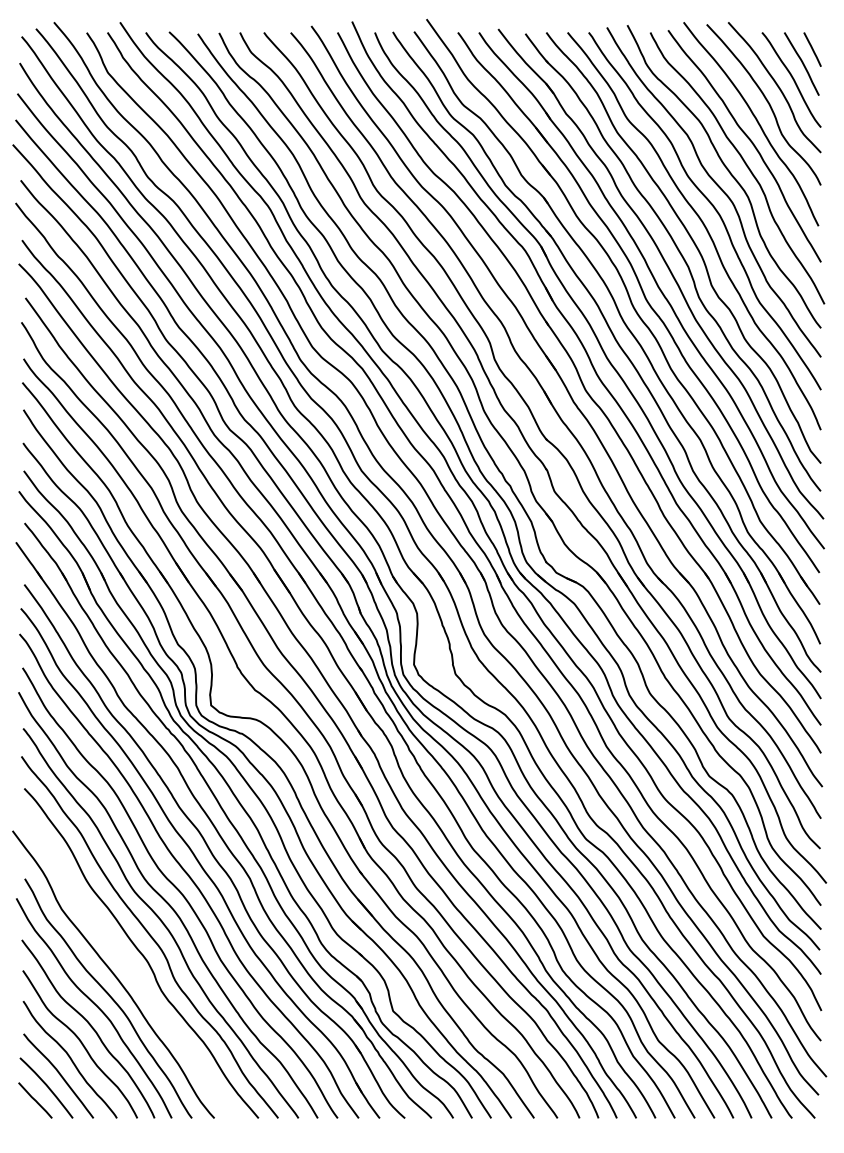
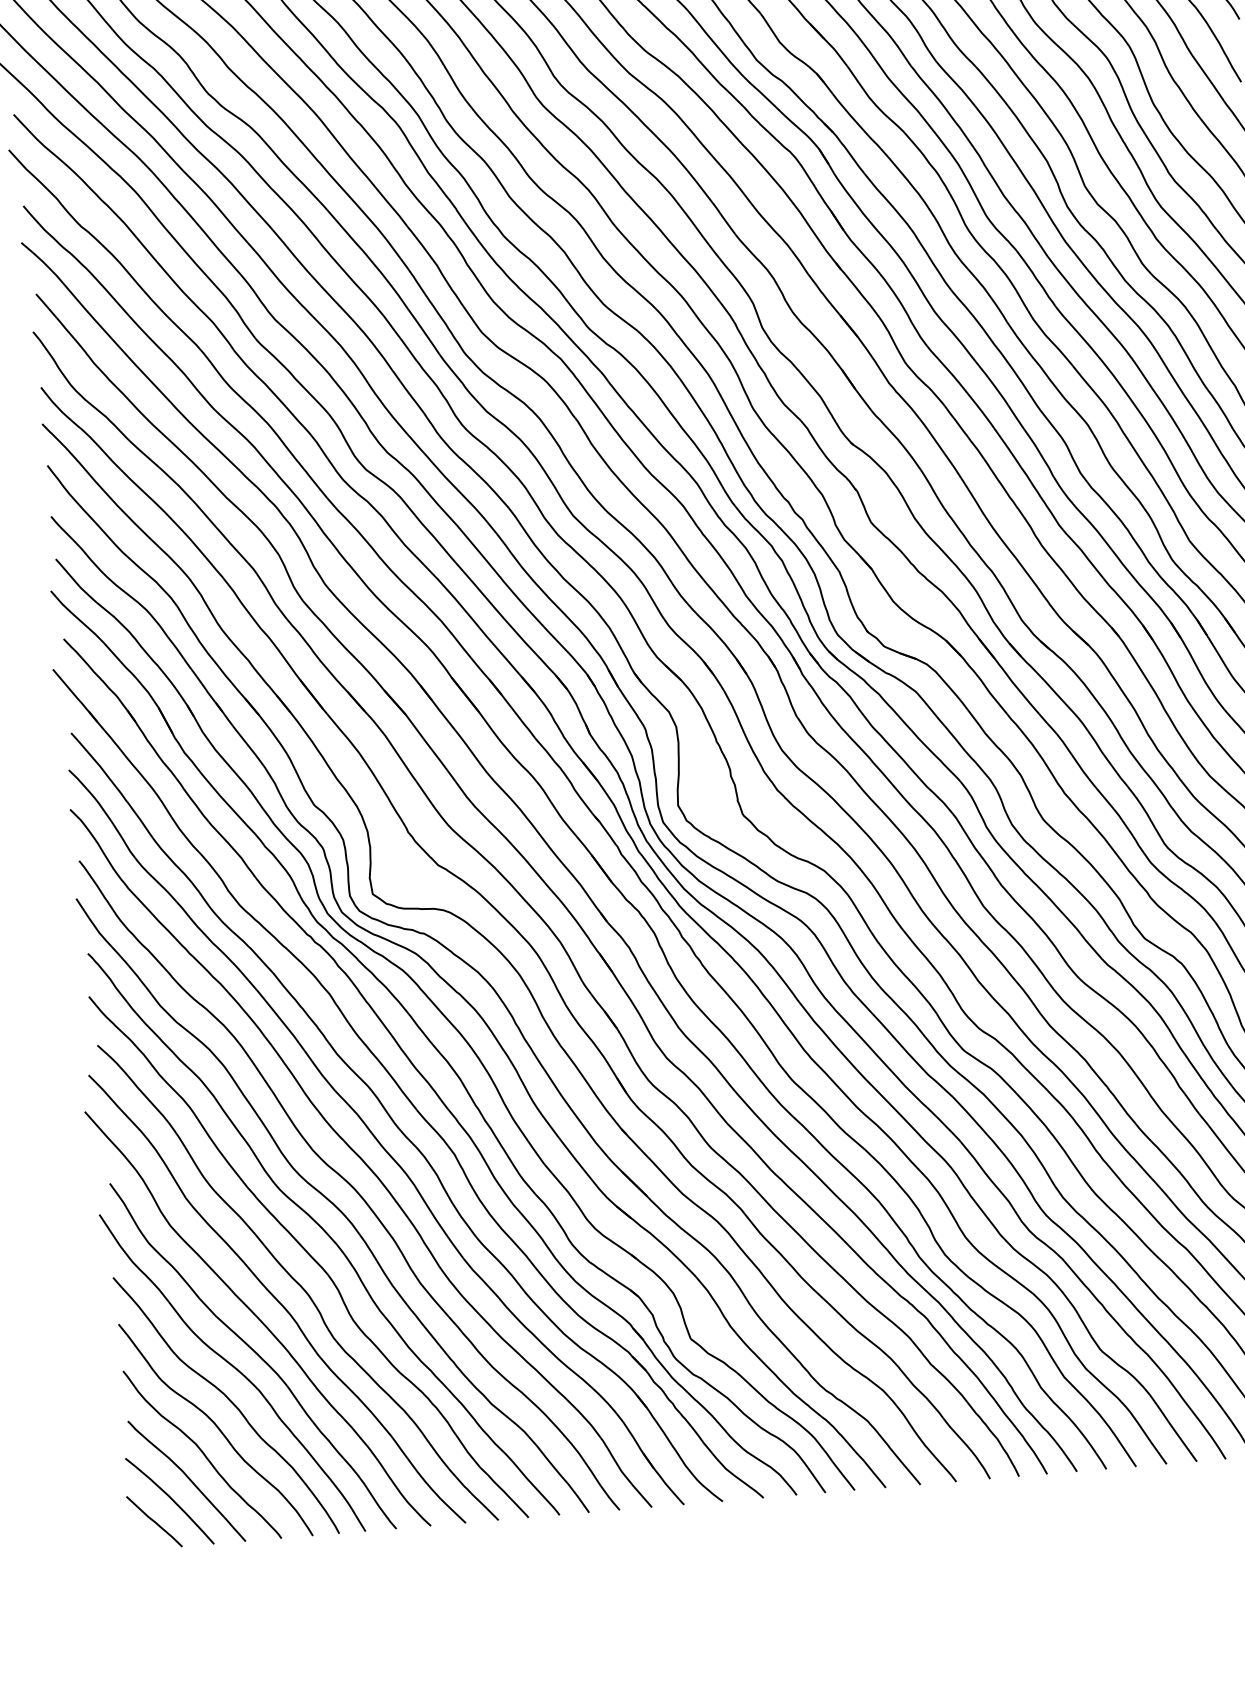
curve: (126, 962) -> (276, 1298), added

